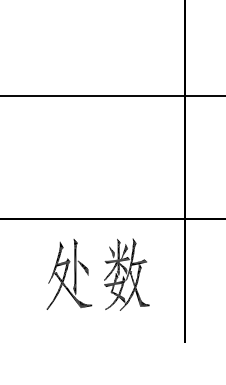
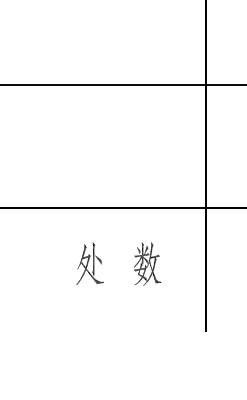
part: (68, 274) -> (89, 263), size x0.6
part: (126, 274) -> (147, 263), size x0.6

